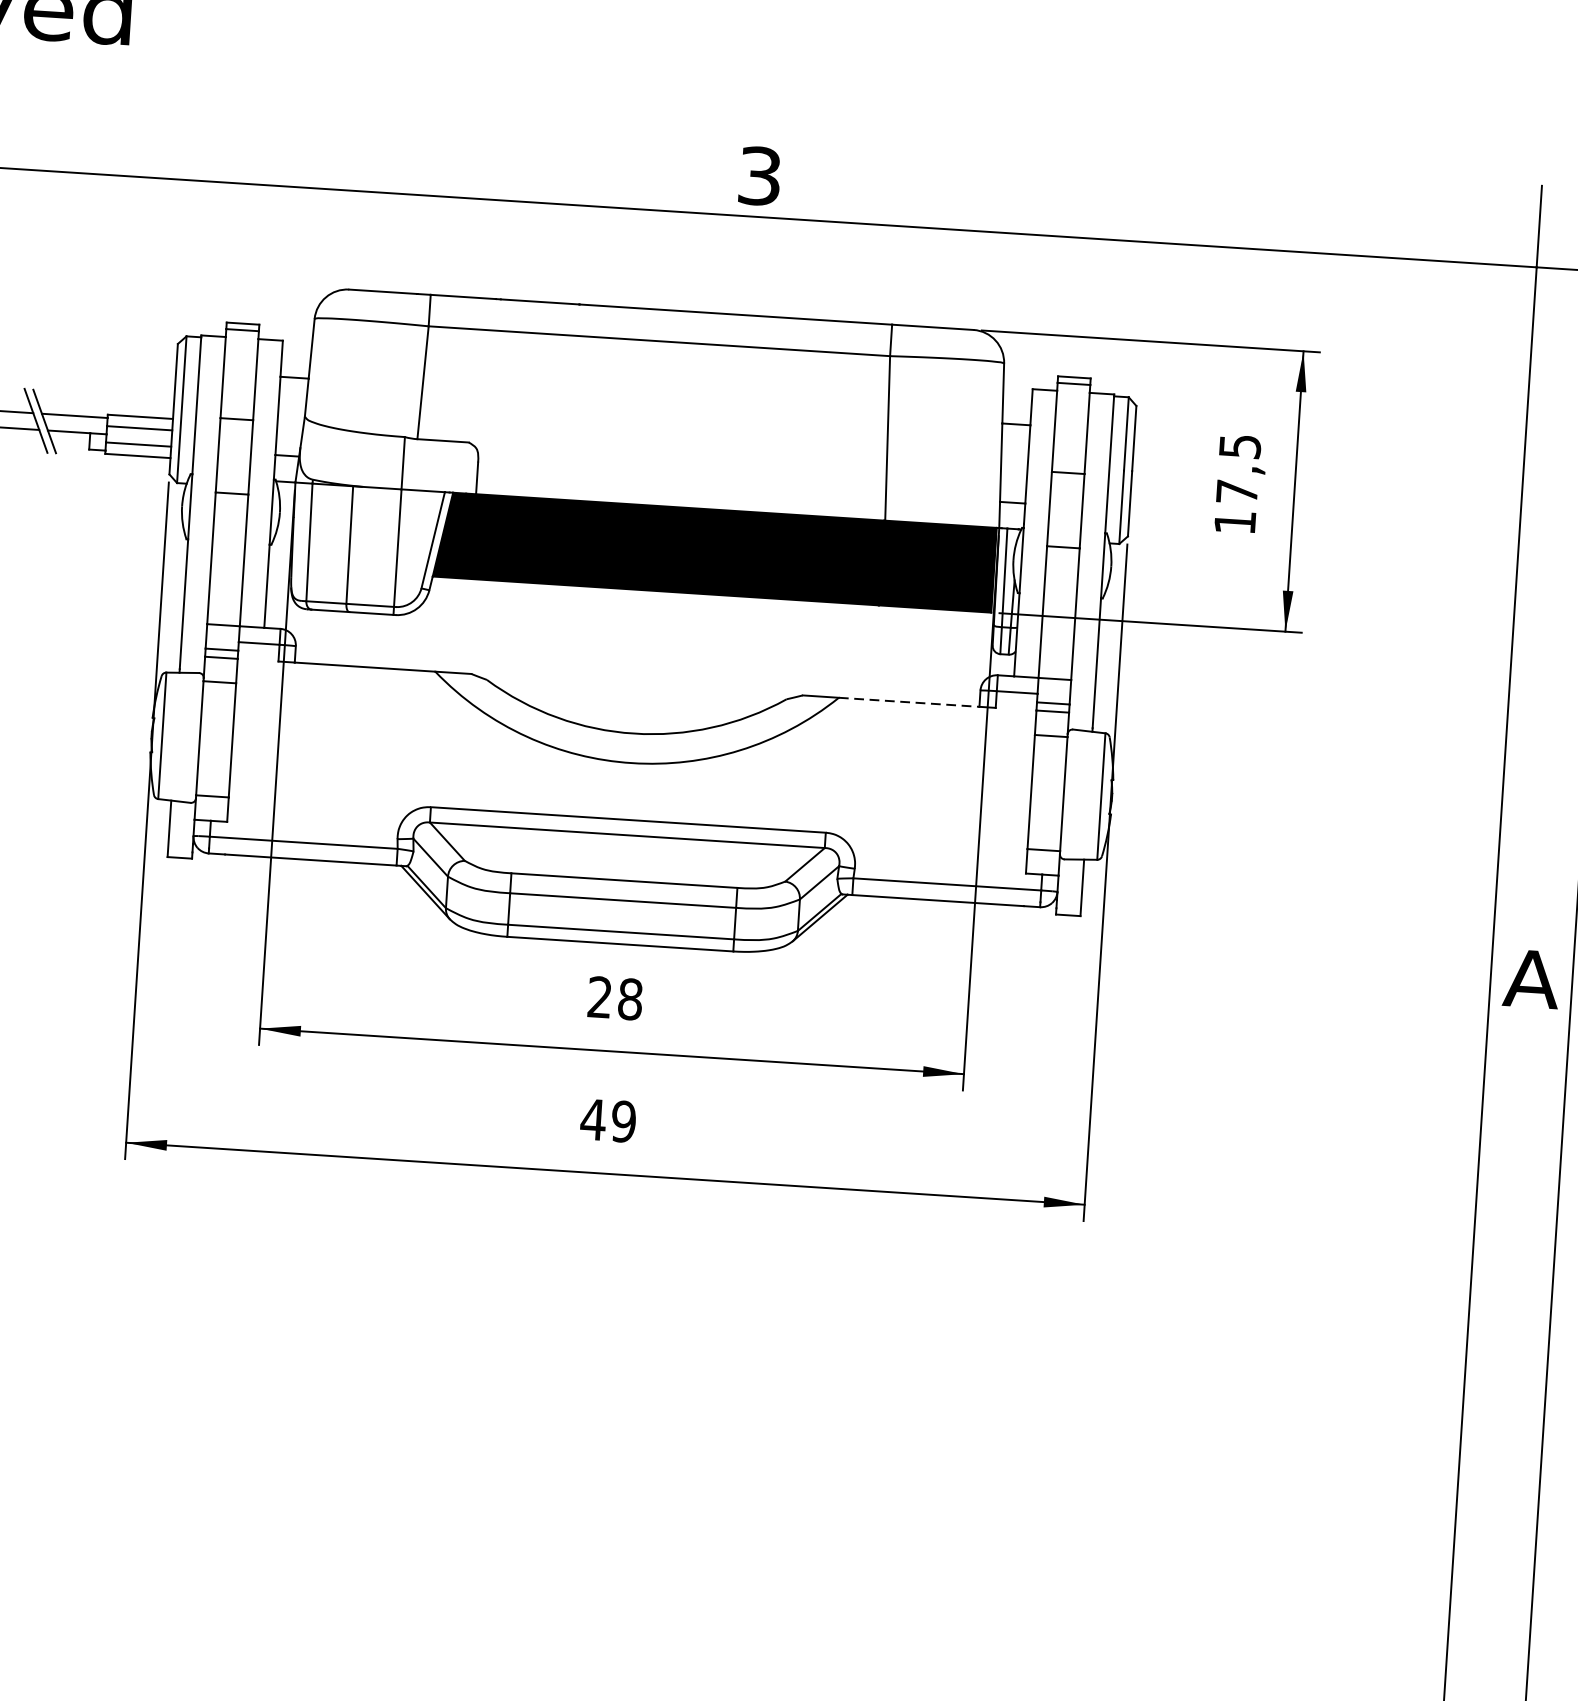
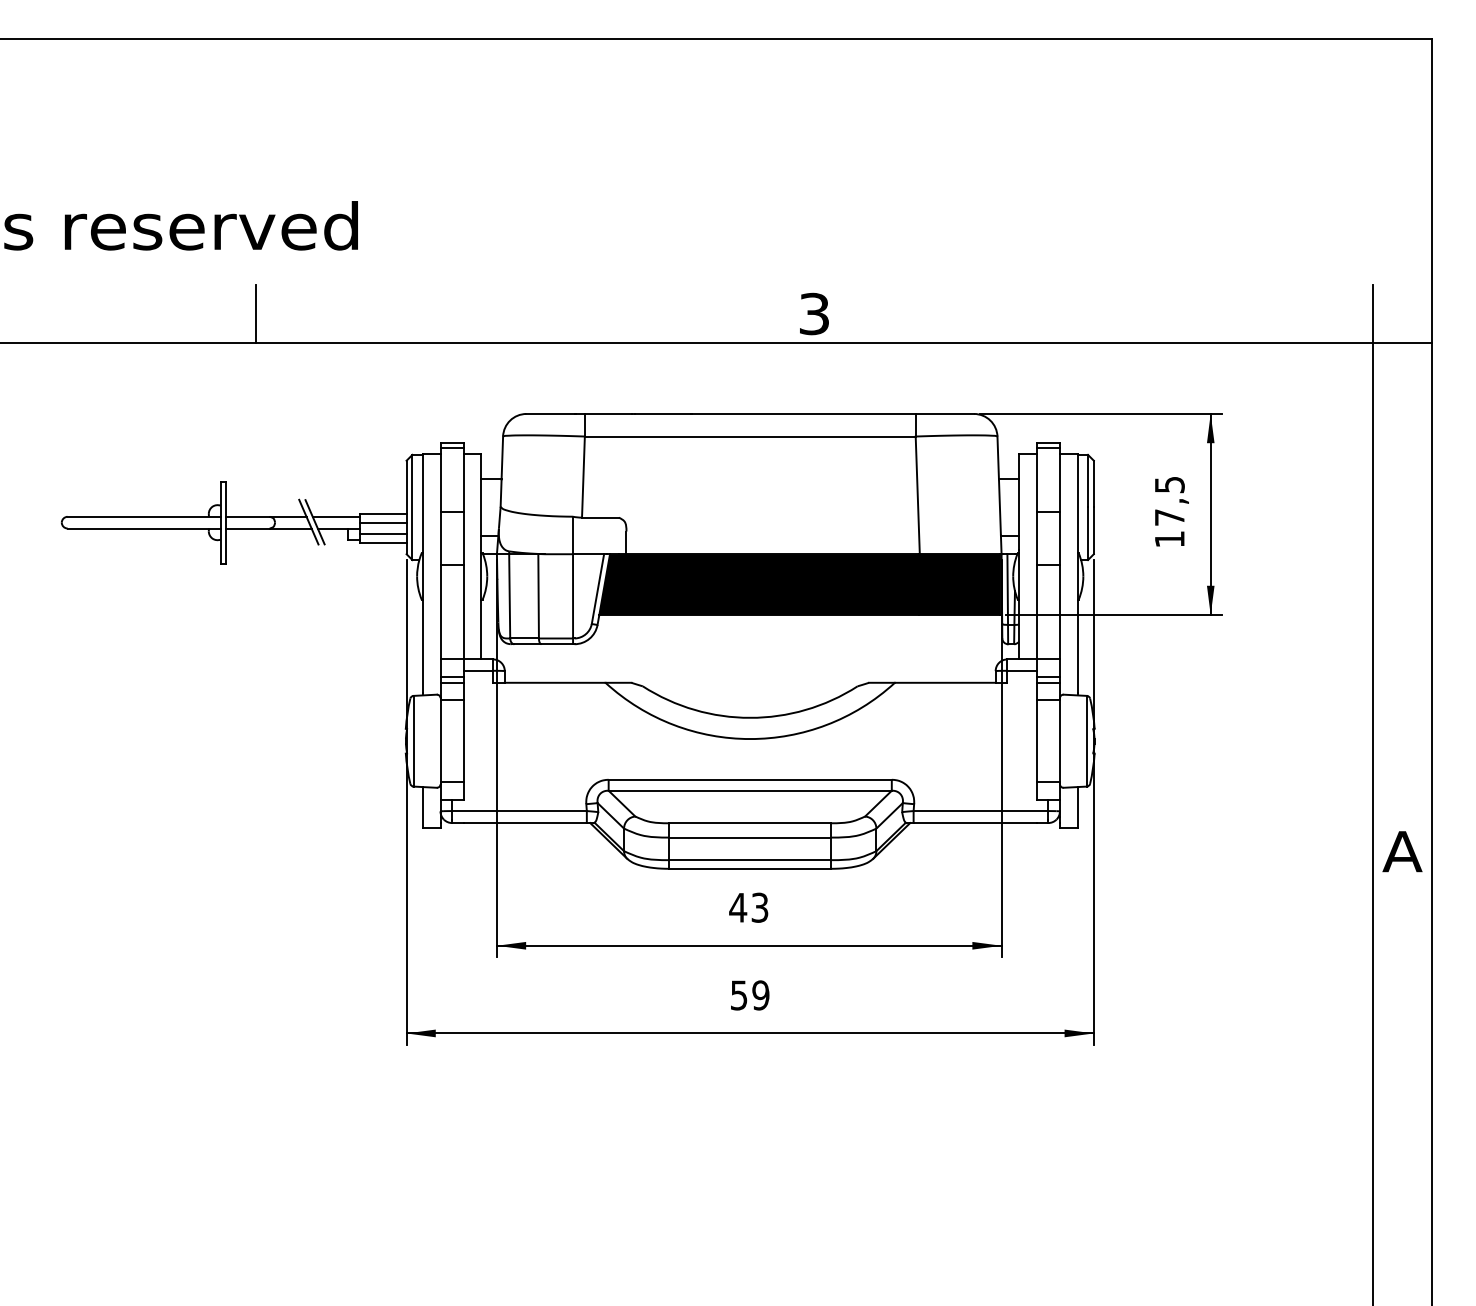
line: (909, 701) -> (945, 682), dashed -> solid
text: (614, 997) -> (748, 907), 28 -> 43
text: (593, 1119) -> (739, 995), 49 -> 59

